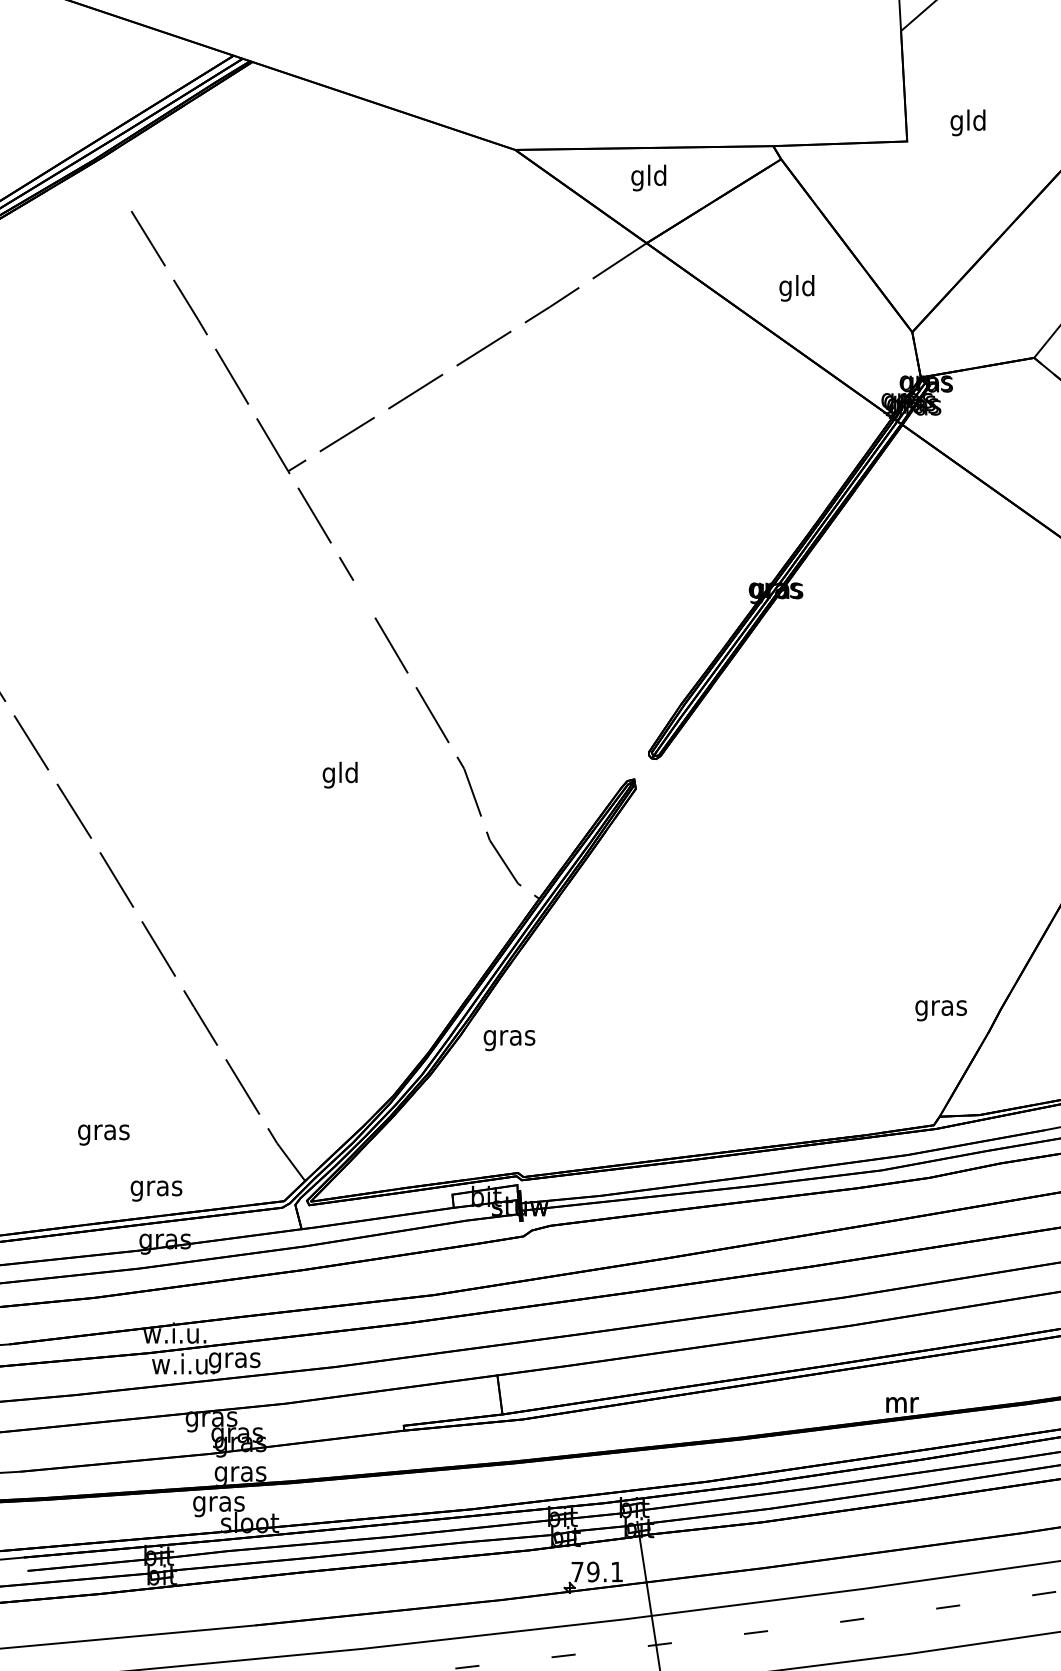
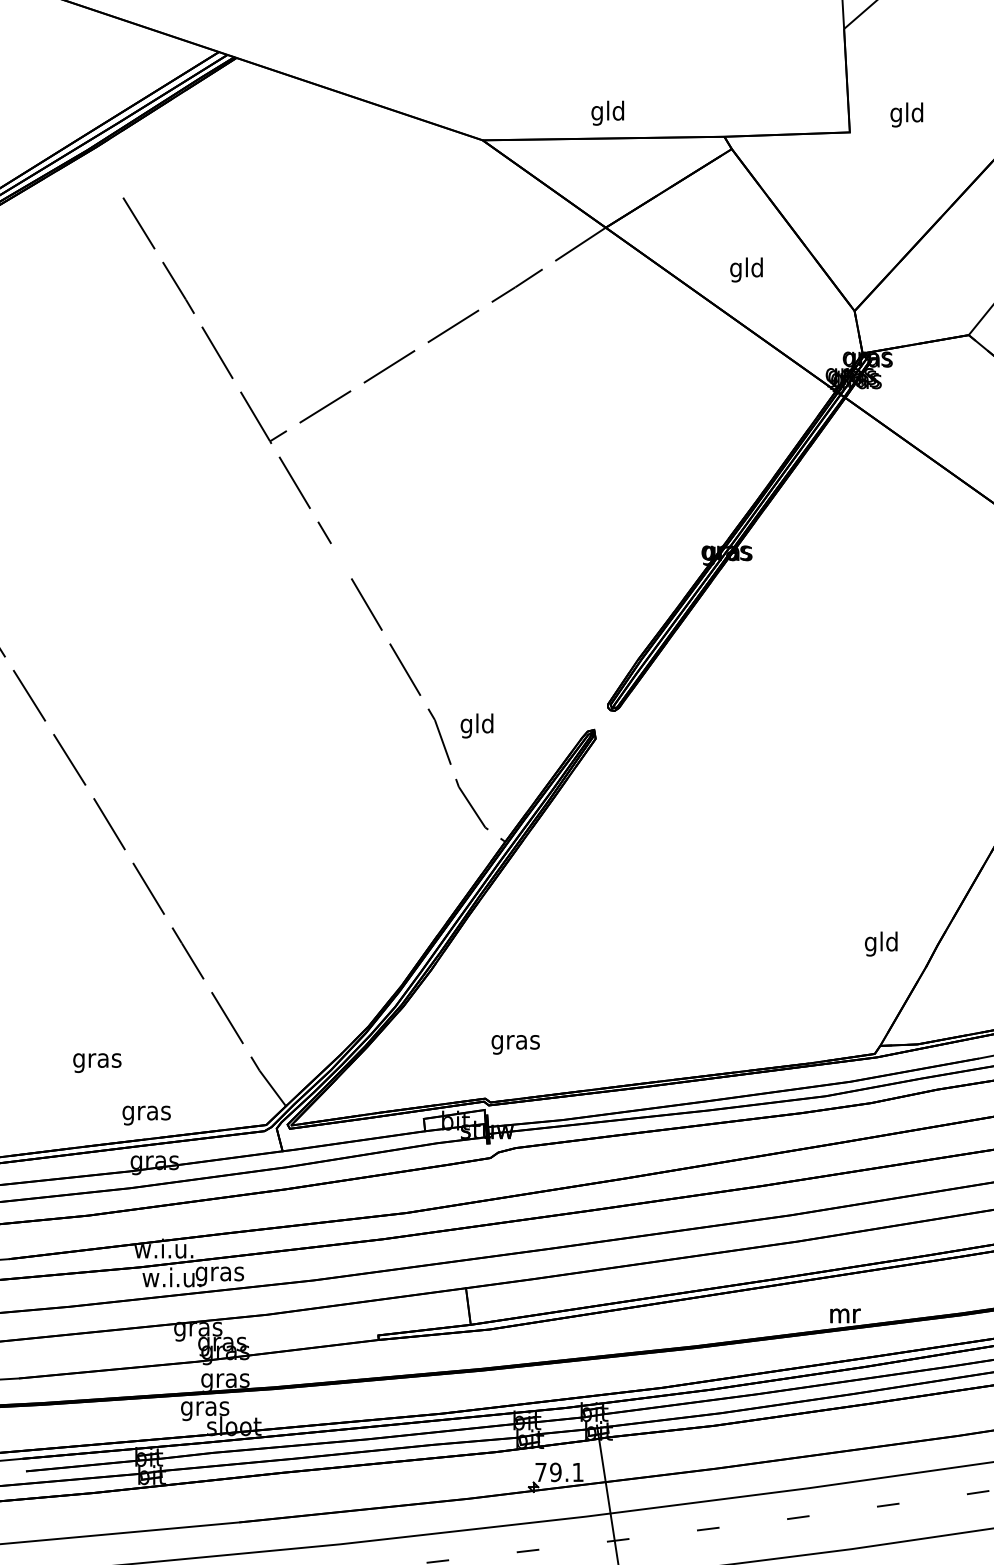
text: (648, 177) -> (607, 112), moved
text: (339, 774) -> (476, 725), moved
text: (940, 1007) -> (881, 943), gras -> gld
text: (509, 1040) -> (515, 1044), moved

